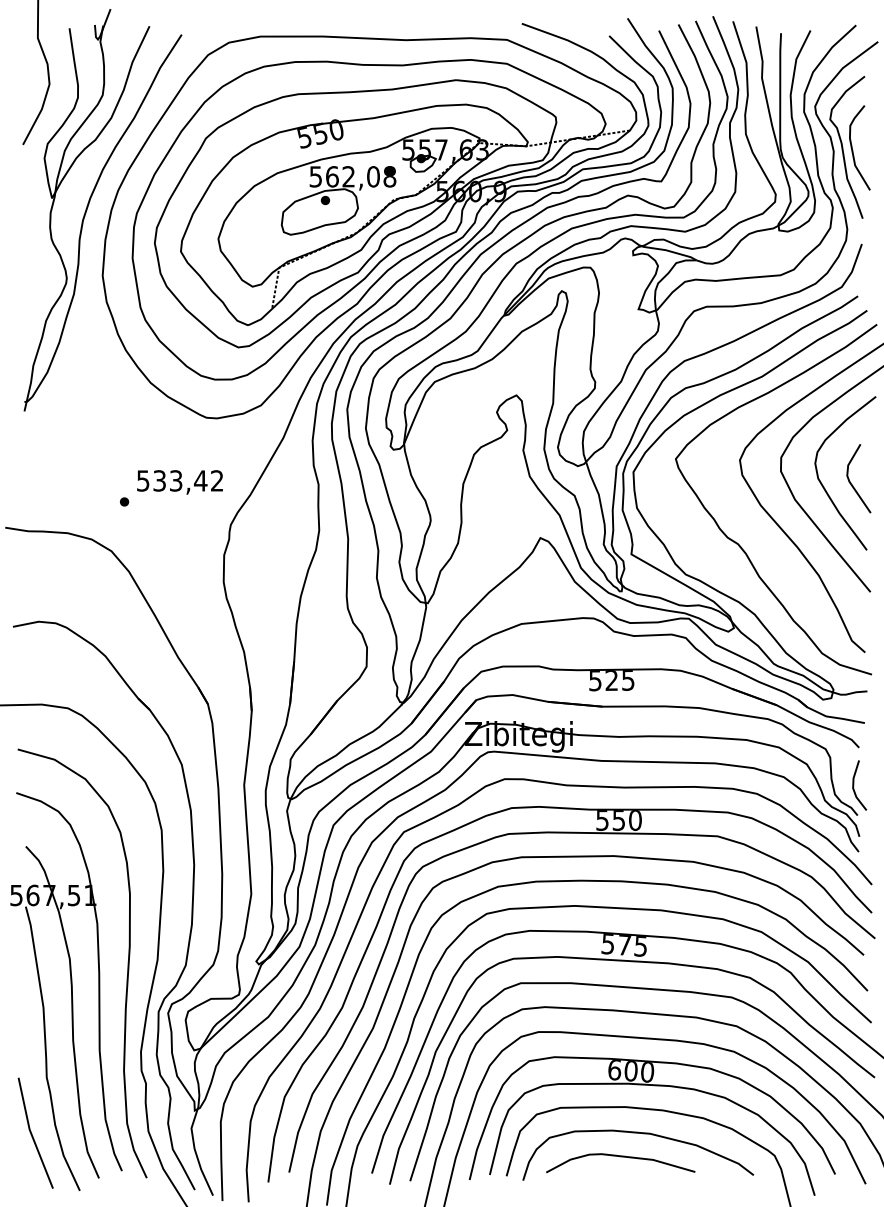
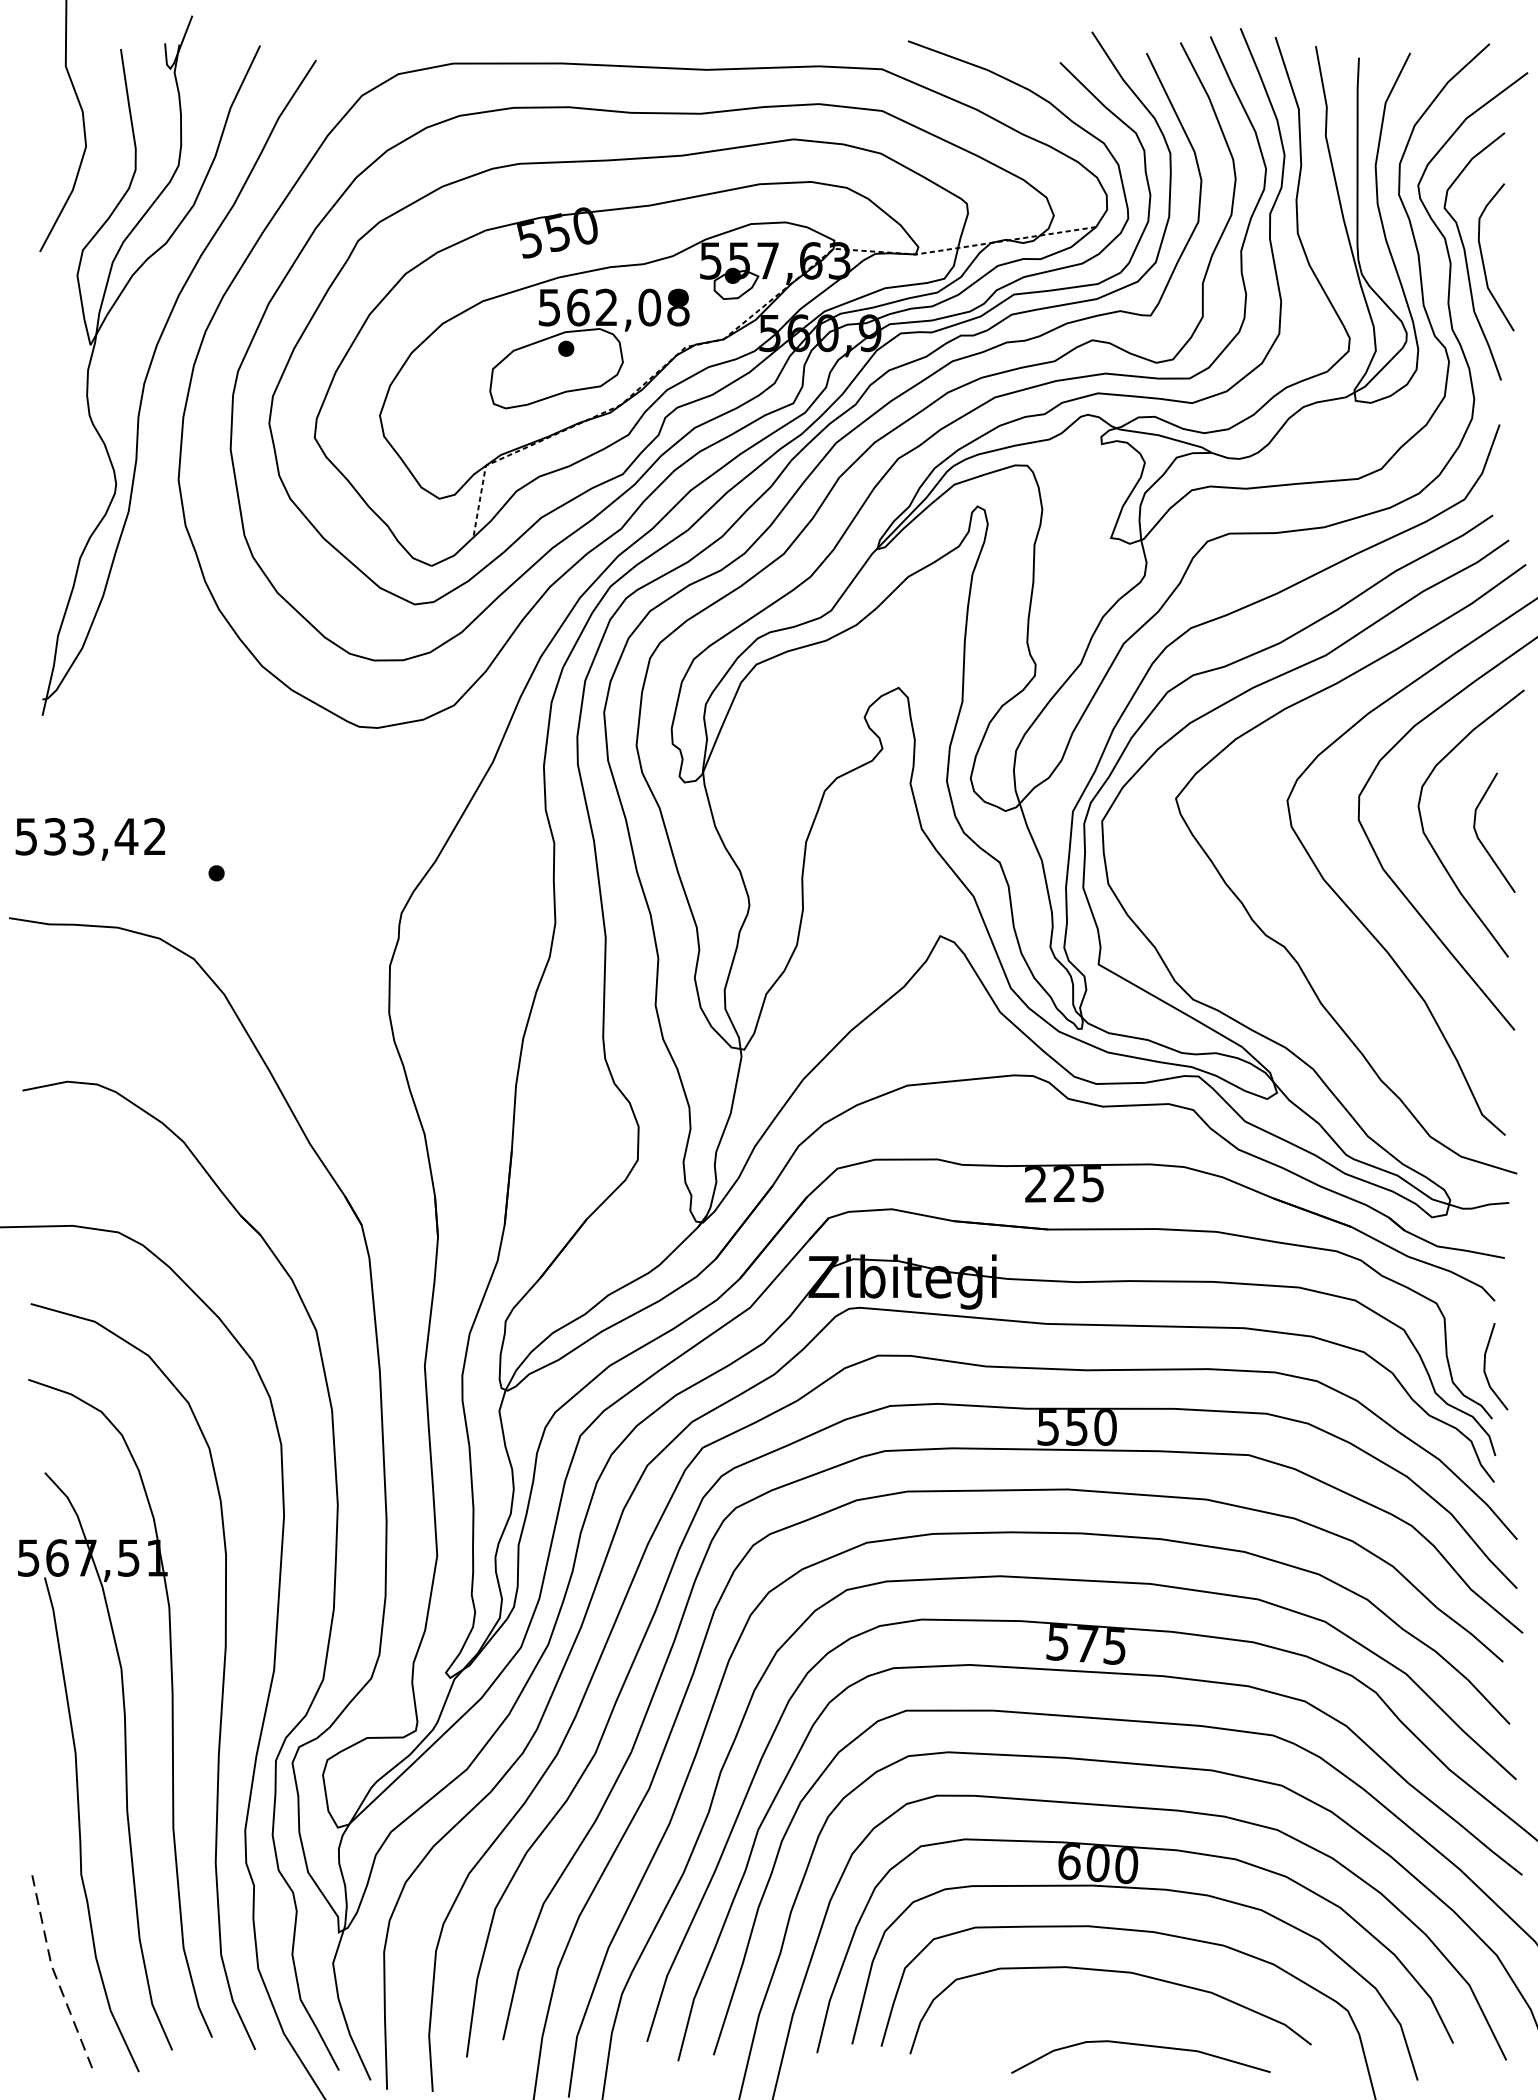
text: (179, 482) -> (89, 839), moved
text: (595, 681) -> (1036, 1185), 525 -> 225
line: (31, 1133) -> (54, 1972), solid -> dashed
curve: (620, 1157) -> (1140, 2047), moved

